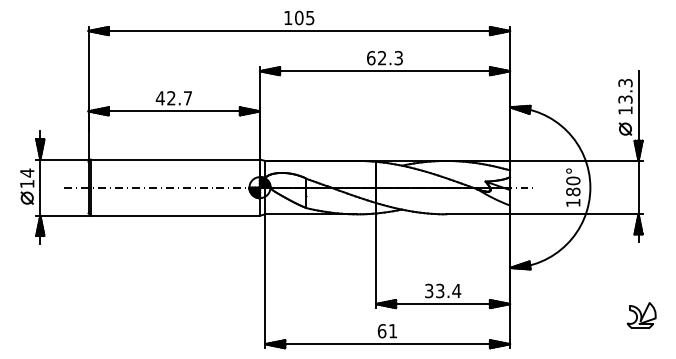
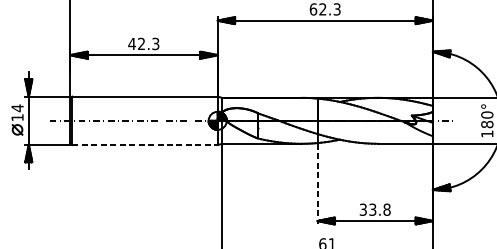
text: (187, 98) -> (155, 44), 42.7 -> 42.3
line: (175, 215) -> (145, 144), solid -> dashed
line: (375, 261) -> (317, 184), solid -> dashed
text: (456, 290) -> (386, 209), 33.4 -> 33.8

